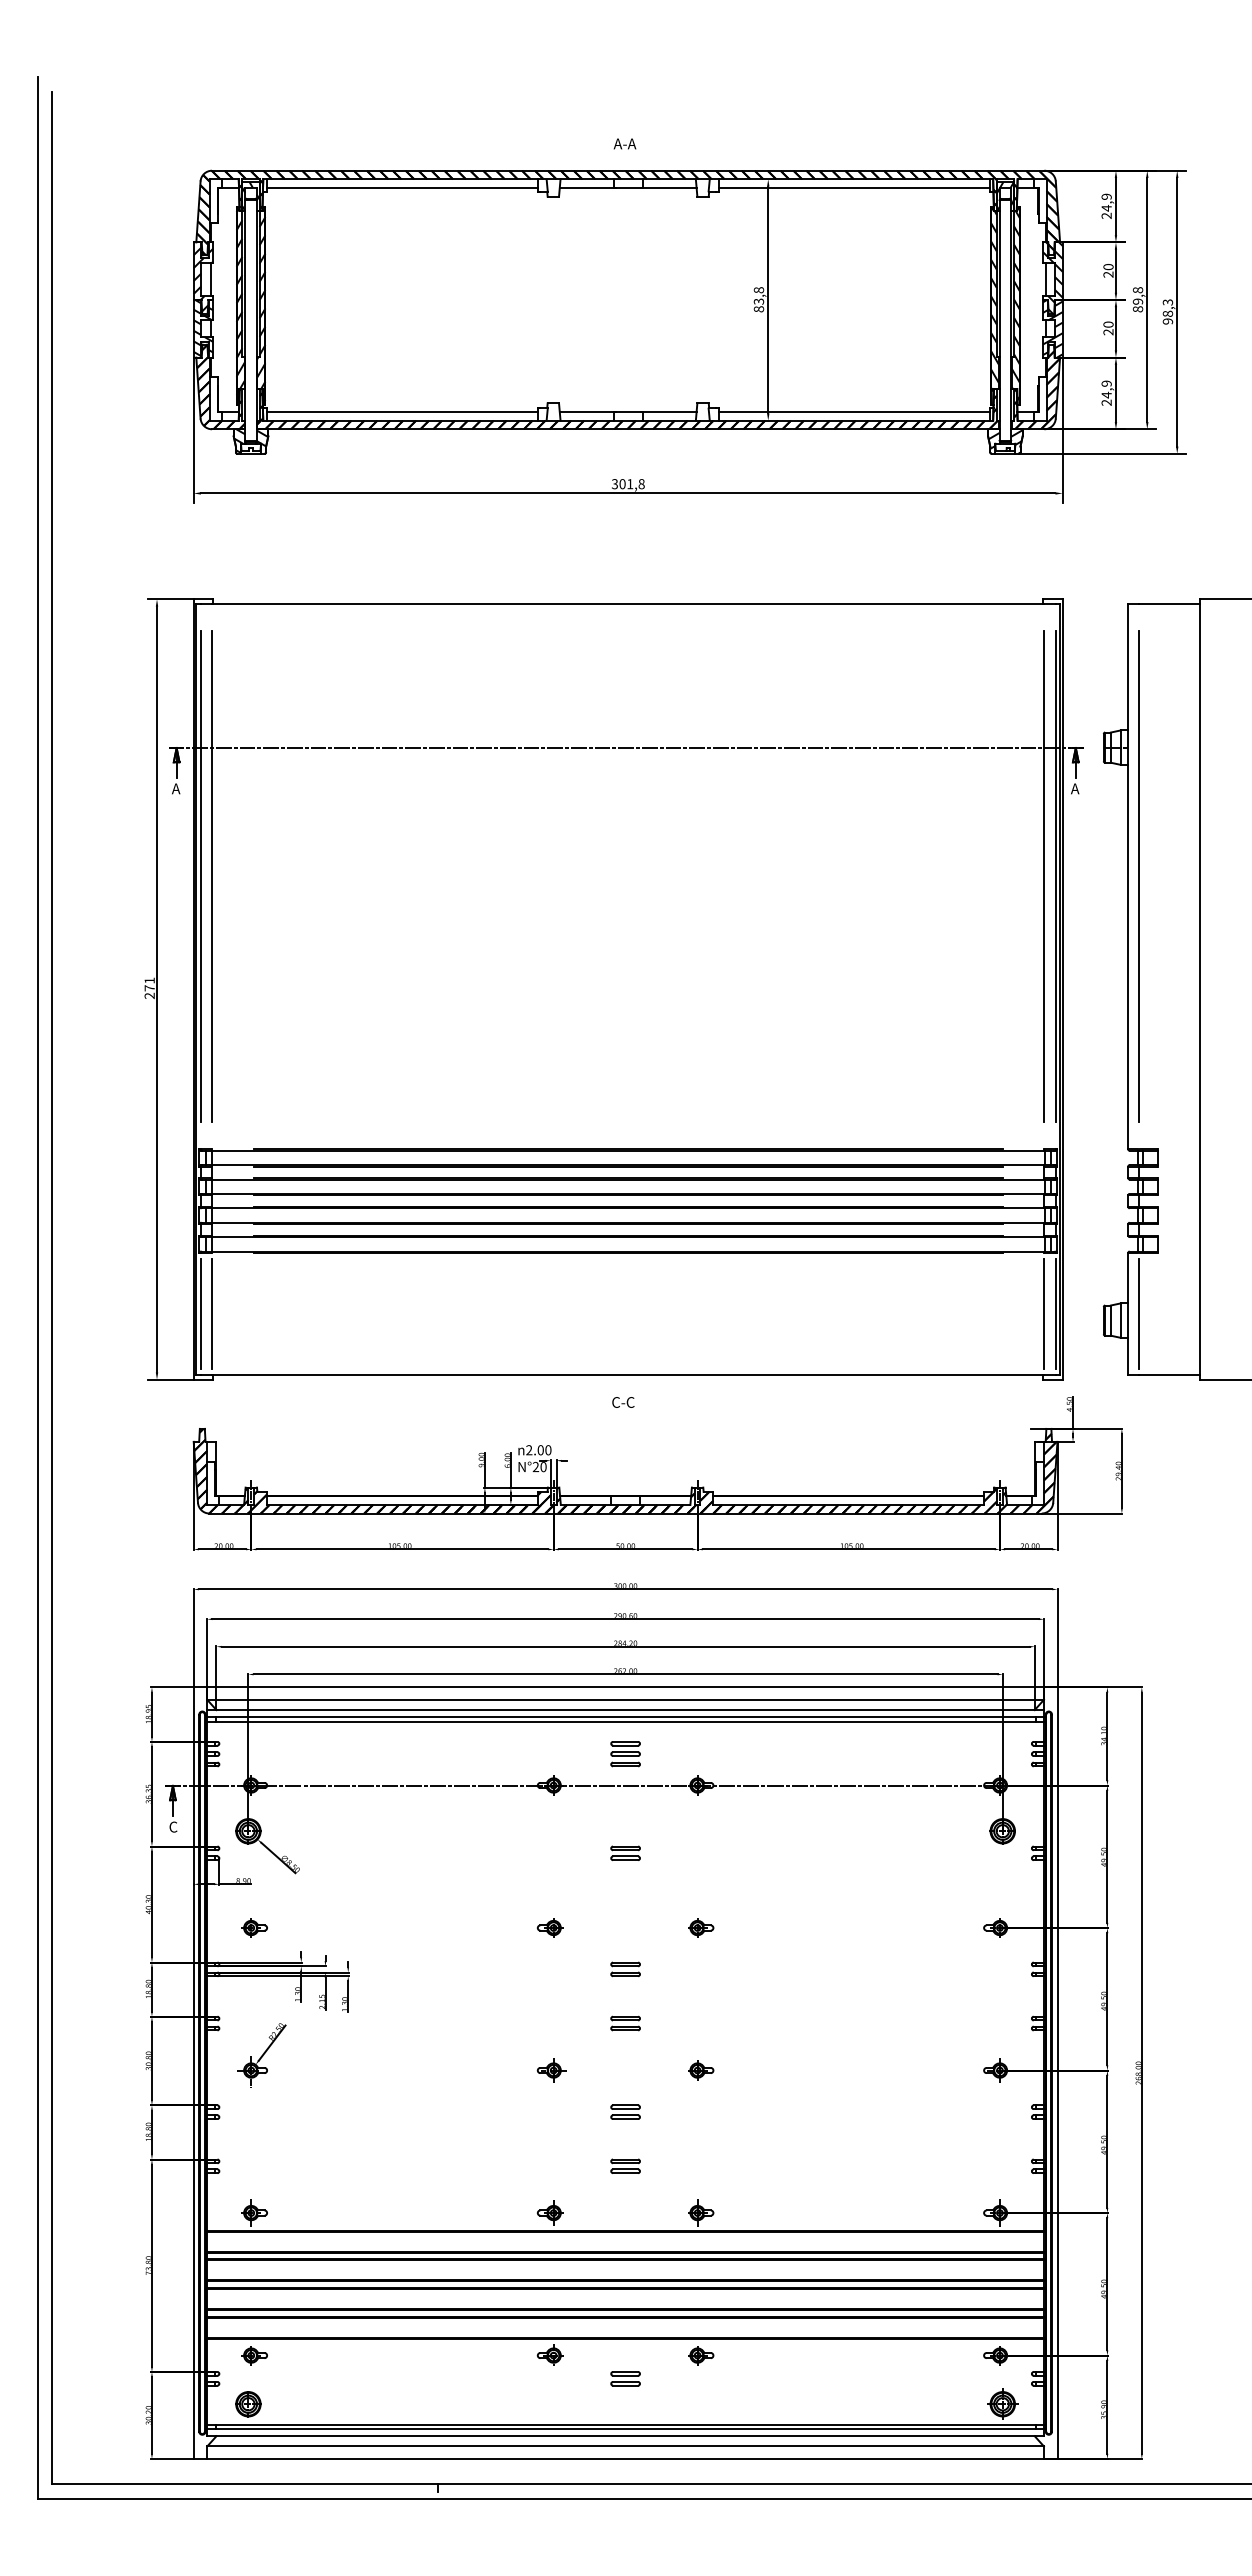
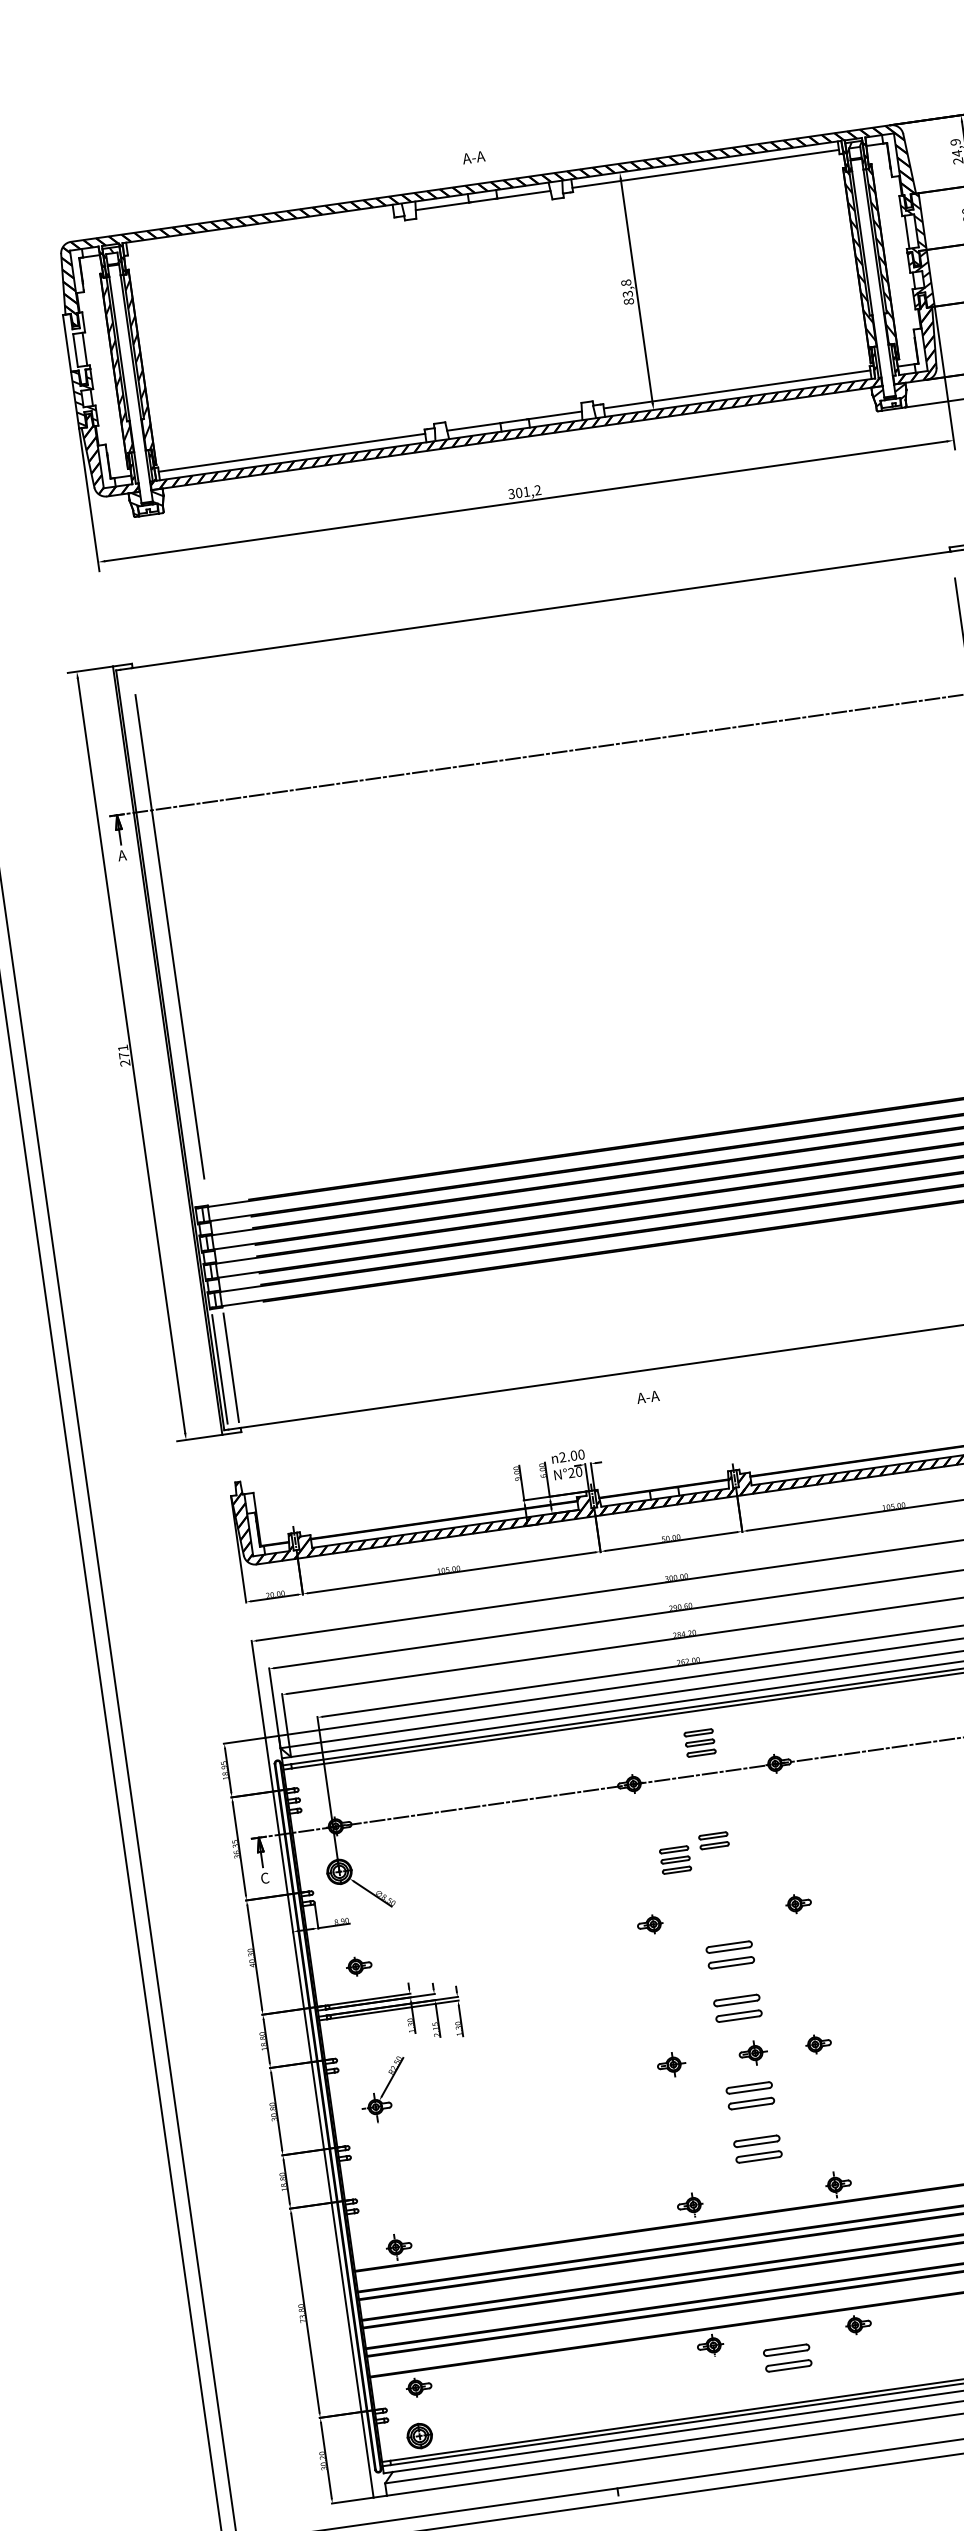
line: (401, 188) -> (260, 232), removed
hatch: (203, 279) -> (77, 350), removed
text: (641, 484) -> (537, 490), 301,8 -> 301,2
line: (200, 876) -> (158, 938), removed
text: (622, 1402) -> (647, 1397), C-C -> A-A
part: (584, 1867) -> (675, 1860), added
part: (625, 1969) -> (730, 1955), size x1.6
part: (625, 2023) -> (737, 2008), size x1.6
part: (634, 2070) -> (753, 2053), added
part: (625, 2111) -> (750, 2094), size x1.6
part: (625, 2165) -> (757, 2148), size x1.6
part: (625, 2378) -> (787, 2357), size x1.6

